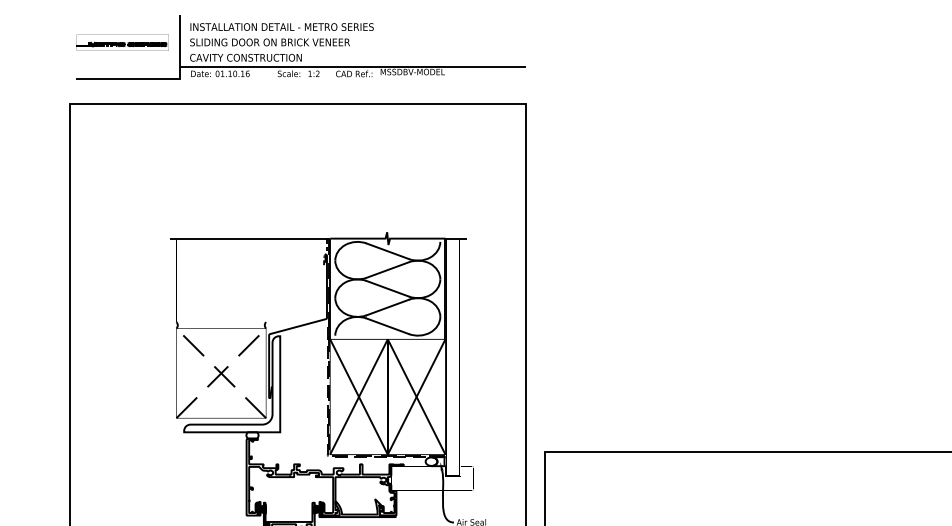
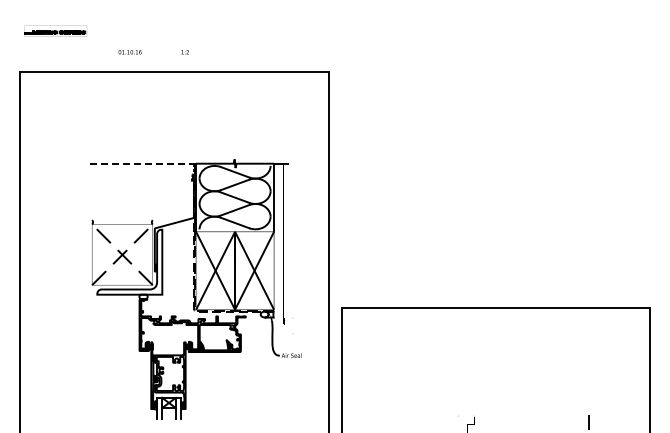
part: (301, 47) -> (176, 34), removed
line: (249, 238) -> (141, 163), solid -> dashed

